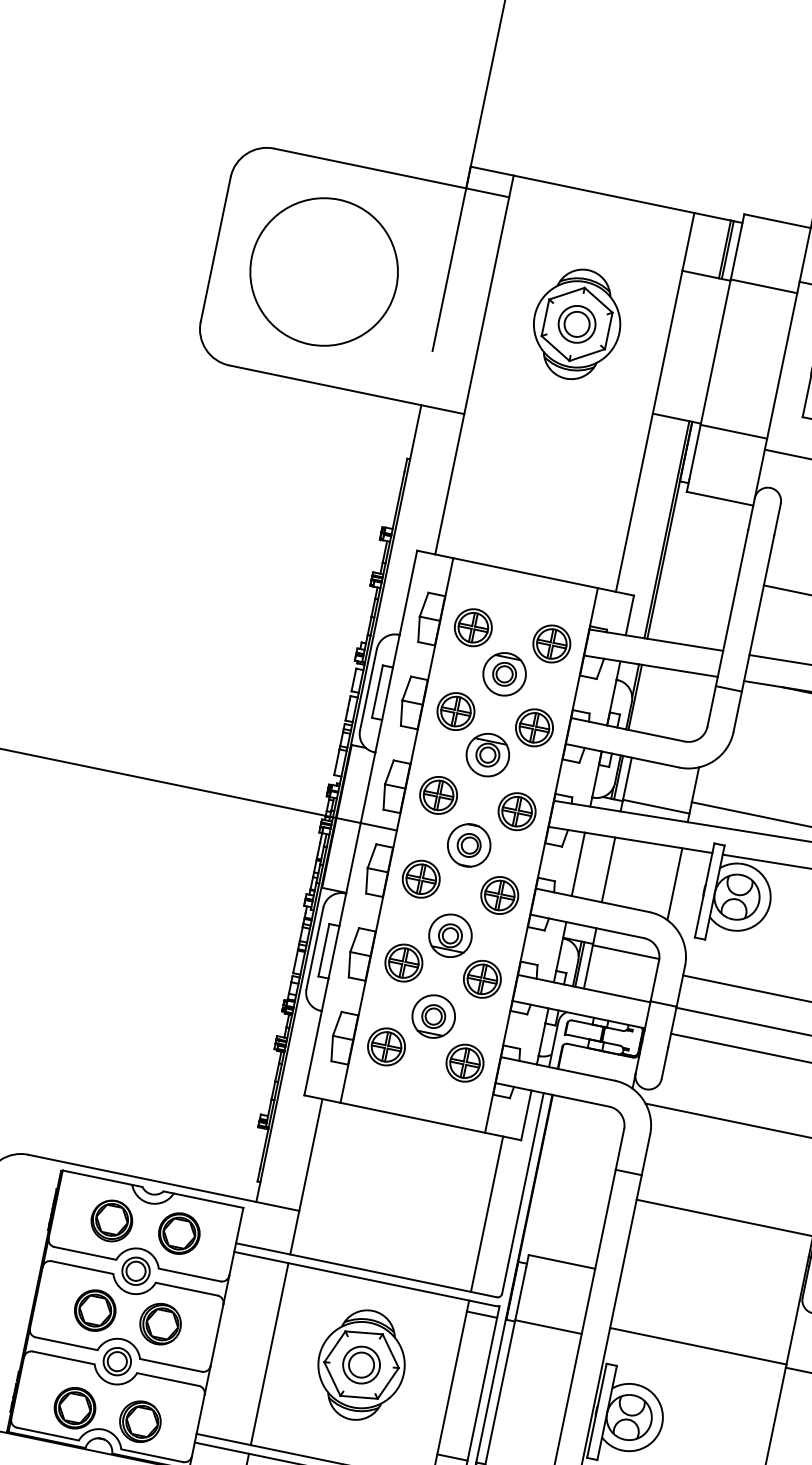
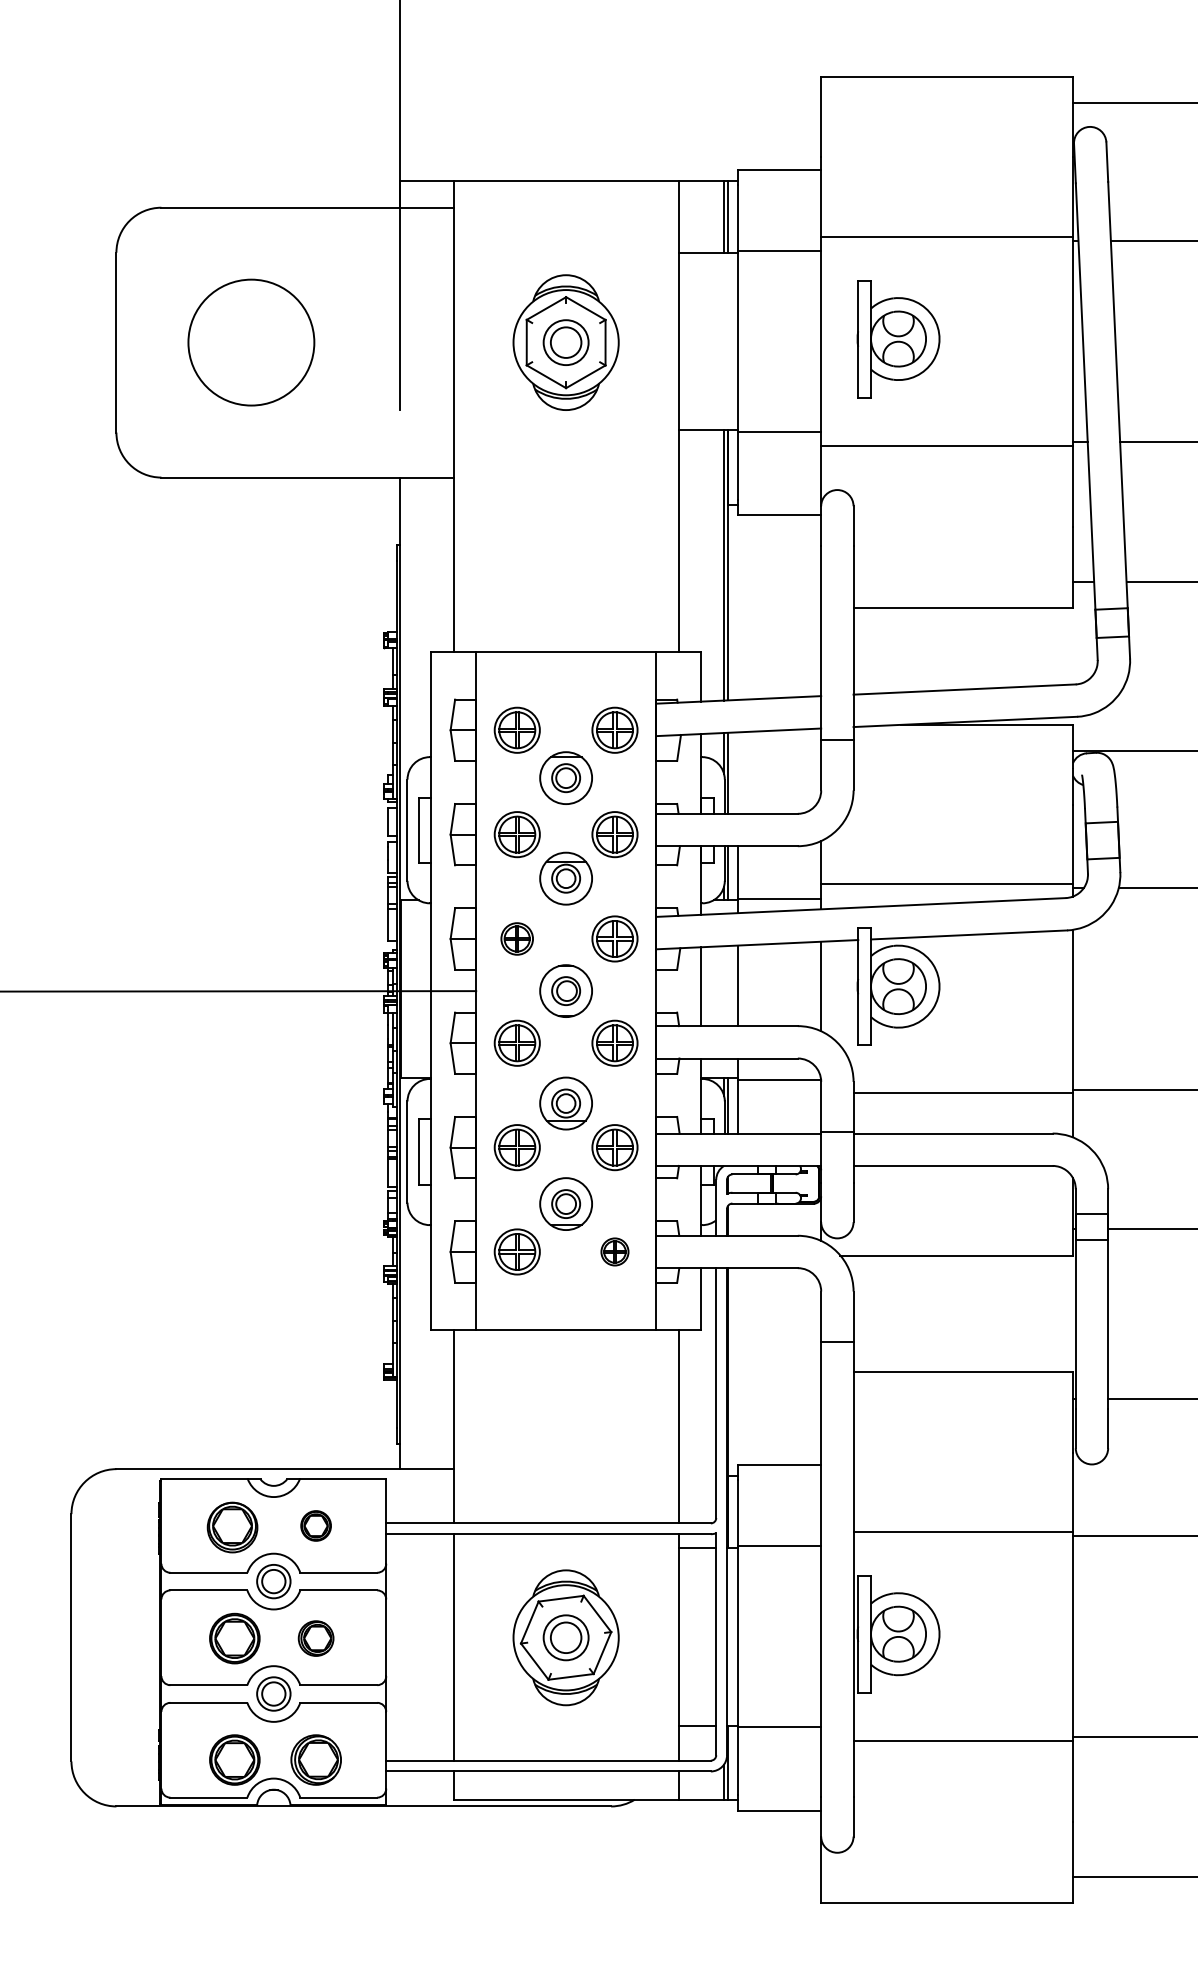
circle: (324, 271) -> (251, 342), size x0.7
part: (438, 794) -> (516, 938), size x0.7
part: (464, 1062) -> (614, 1251), size x0.6
part: (178, 1233) -> (315, 1525), size x0.6
part: (160, 1323) -> (315, 1638), size x0.7

